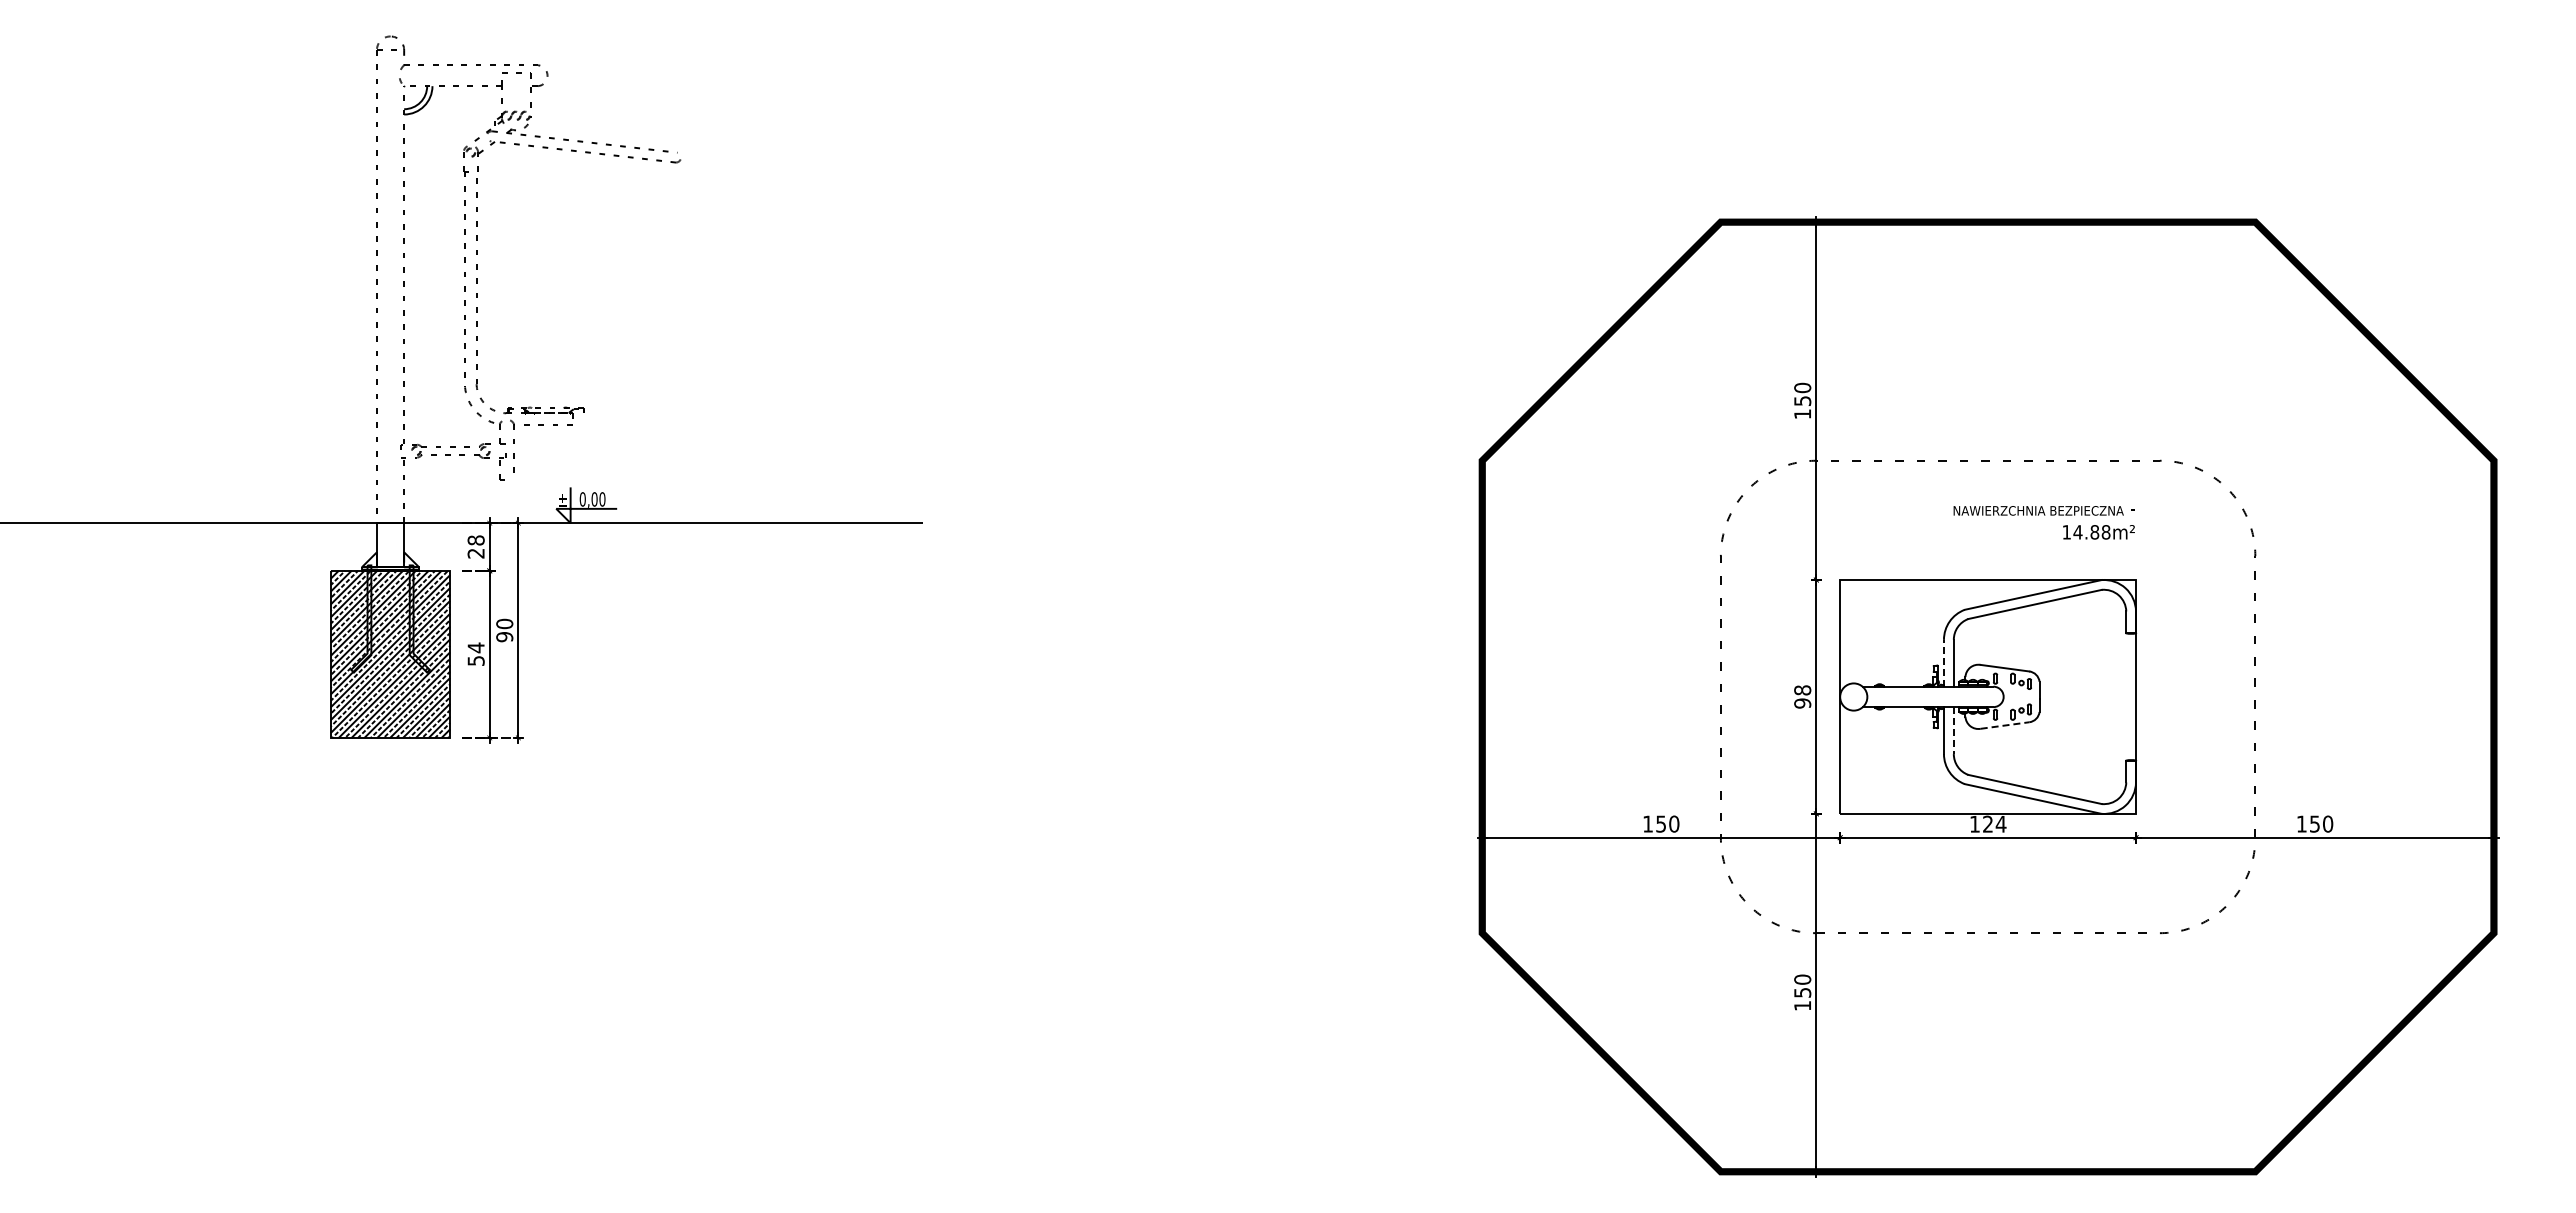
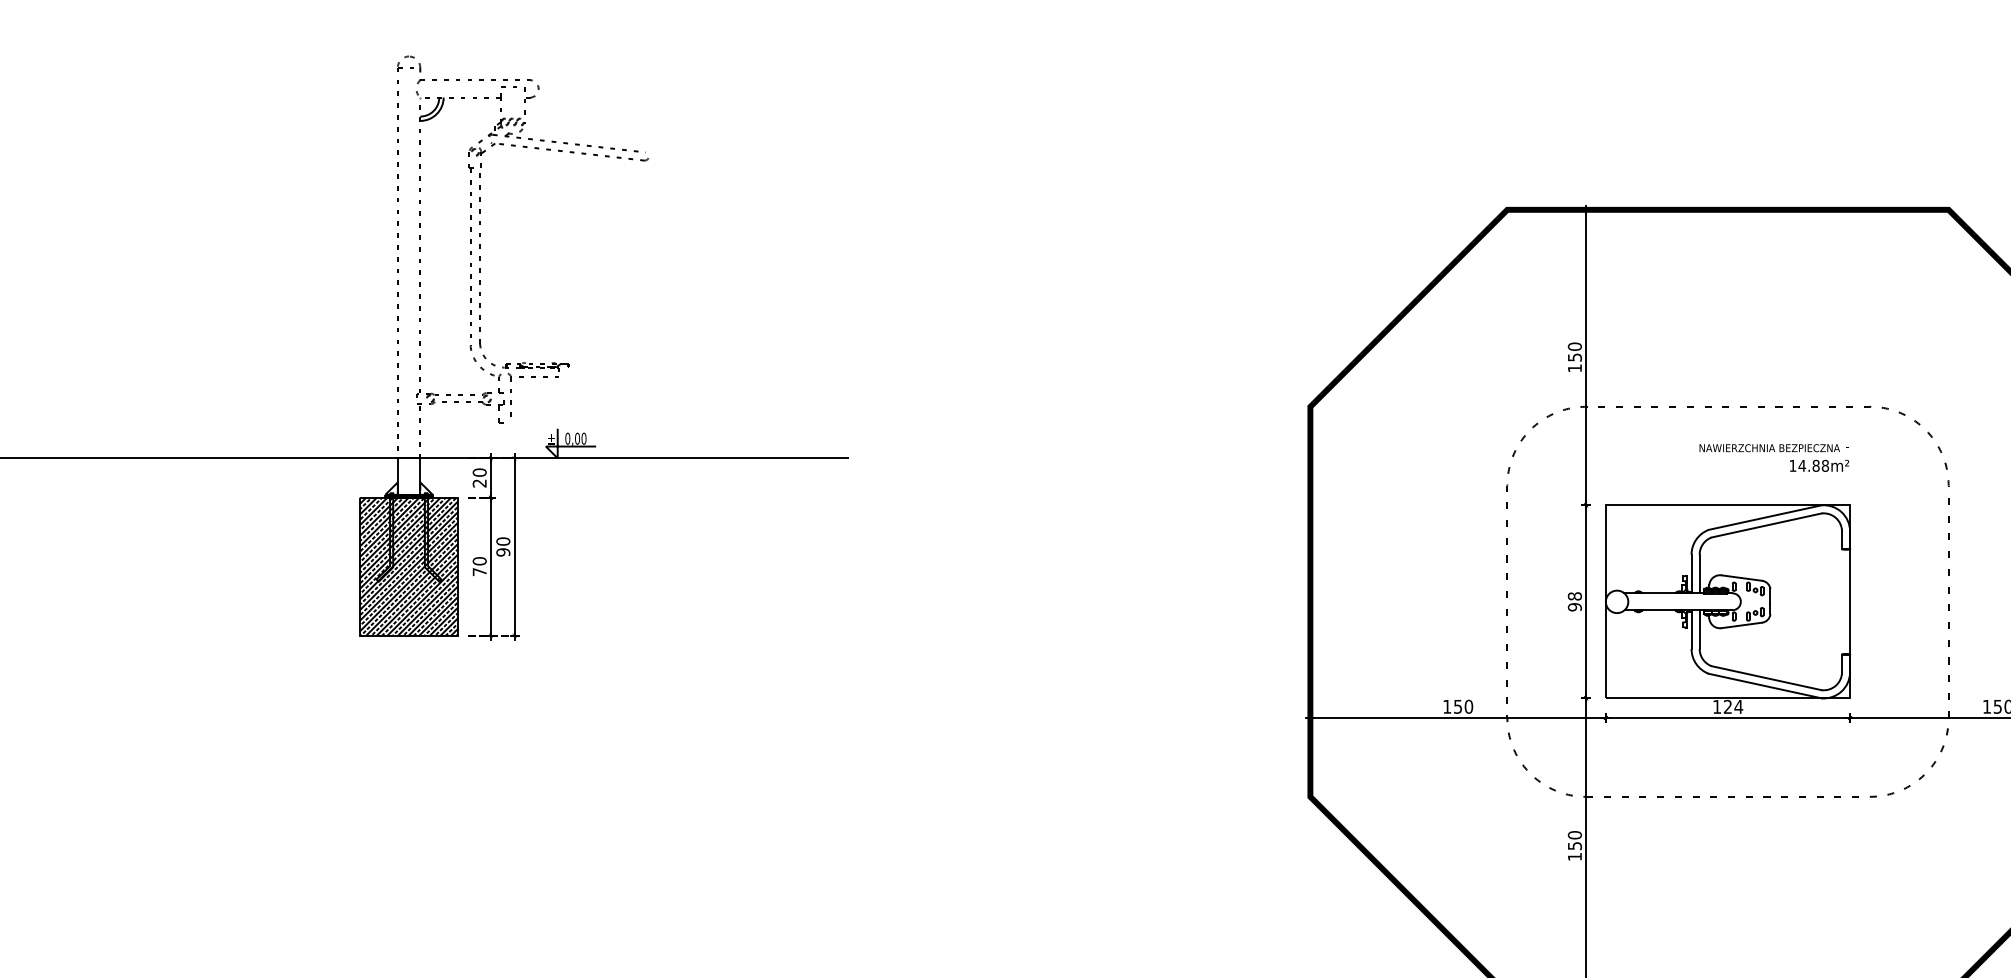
text: (476, 540) -> (480, 472), 28 -> 20
text: (475, 653) -> (479, 565), 54 -> 70
line: (1943, 662) -> (1691, 573), dashed -> solid
line: (2005, 725) -> (1742, 625), dashed -> solid
line: (1953, 731) -> (1699, 630), dashed -> solid

